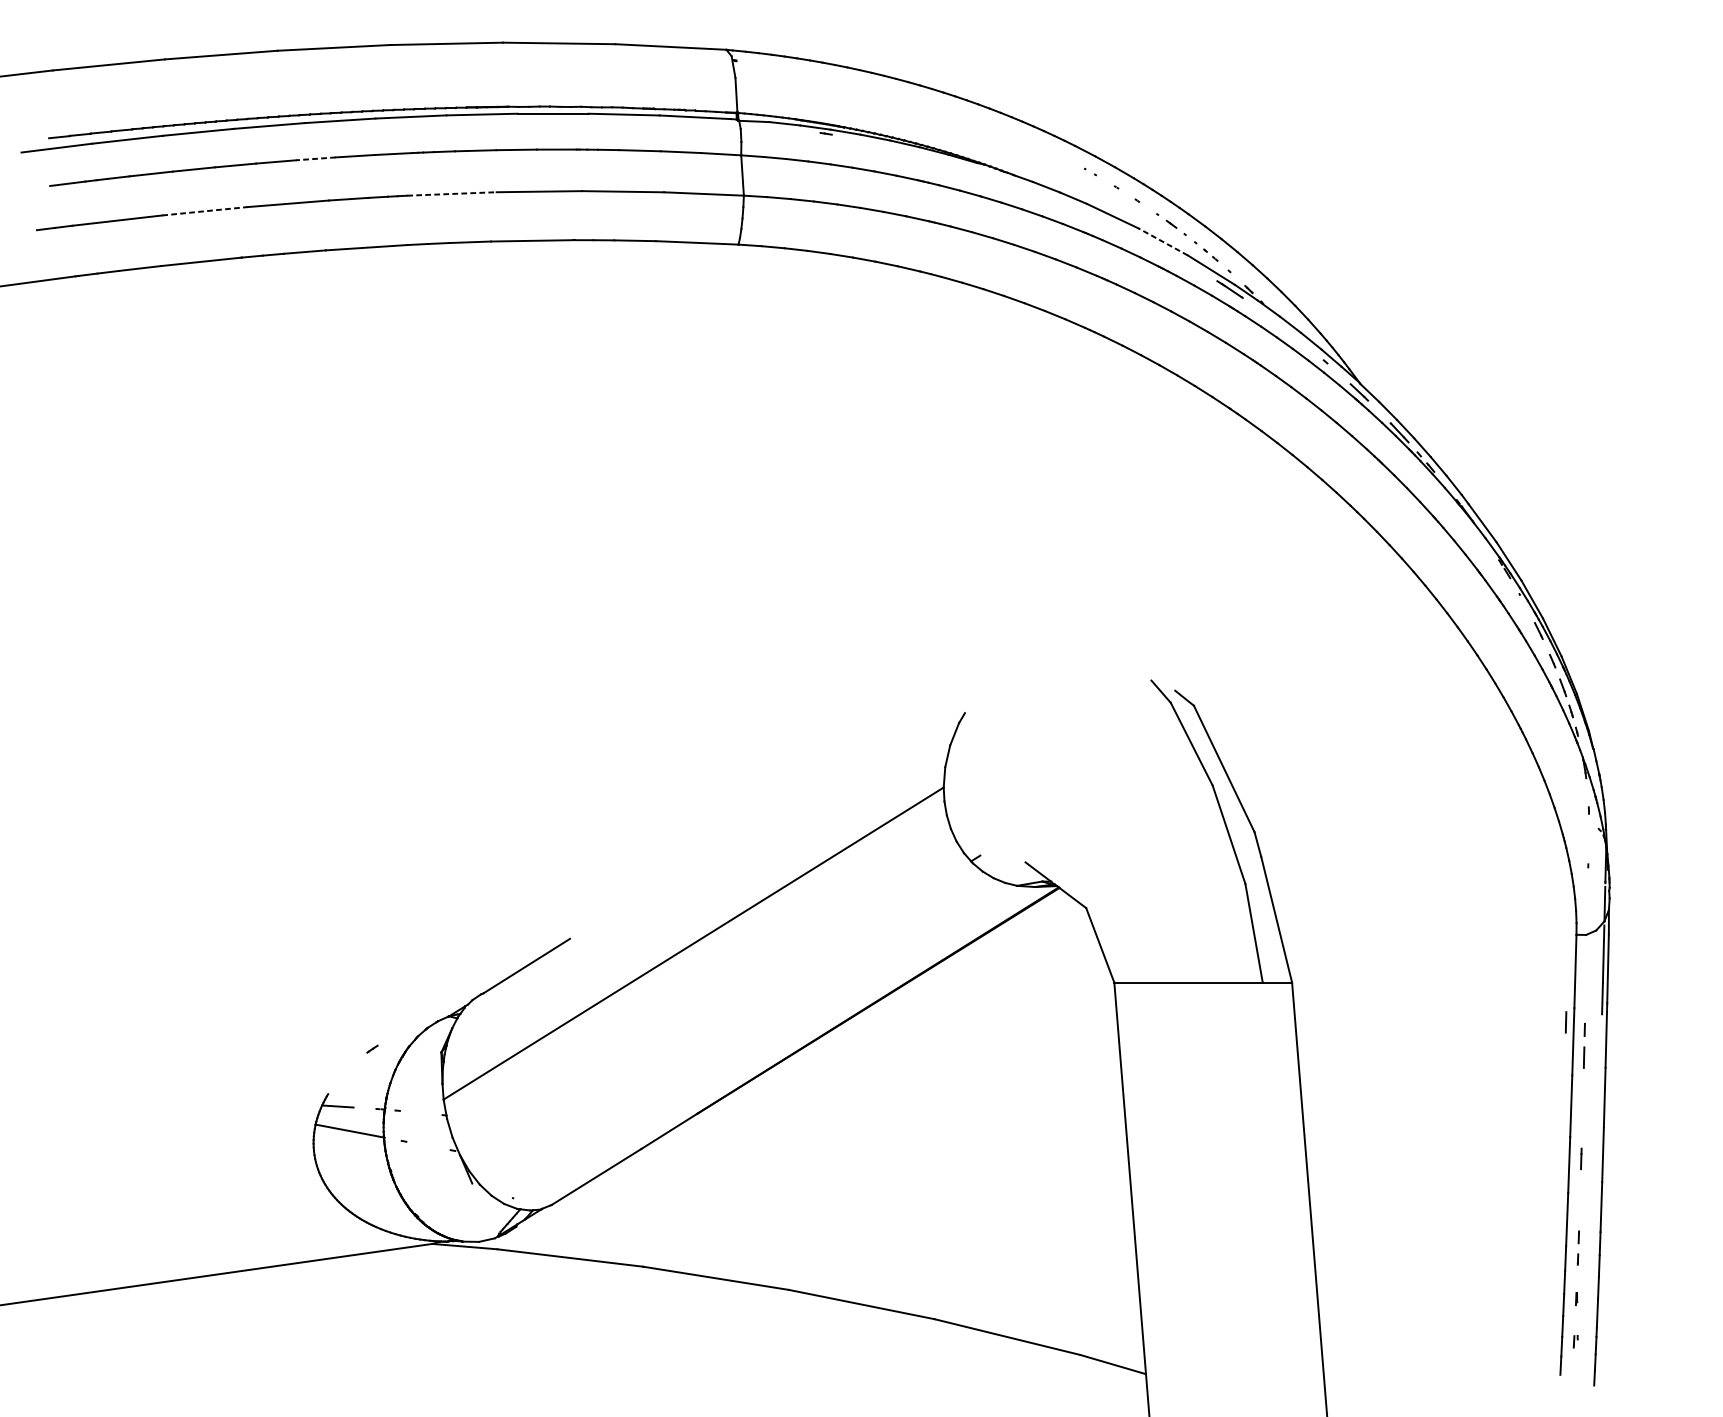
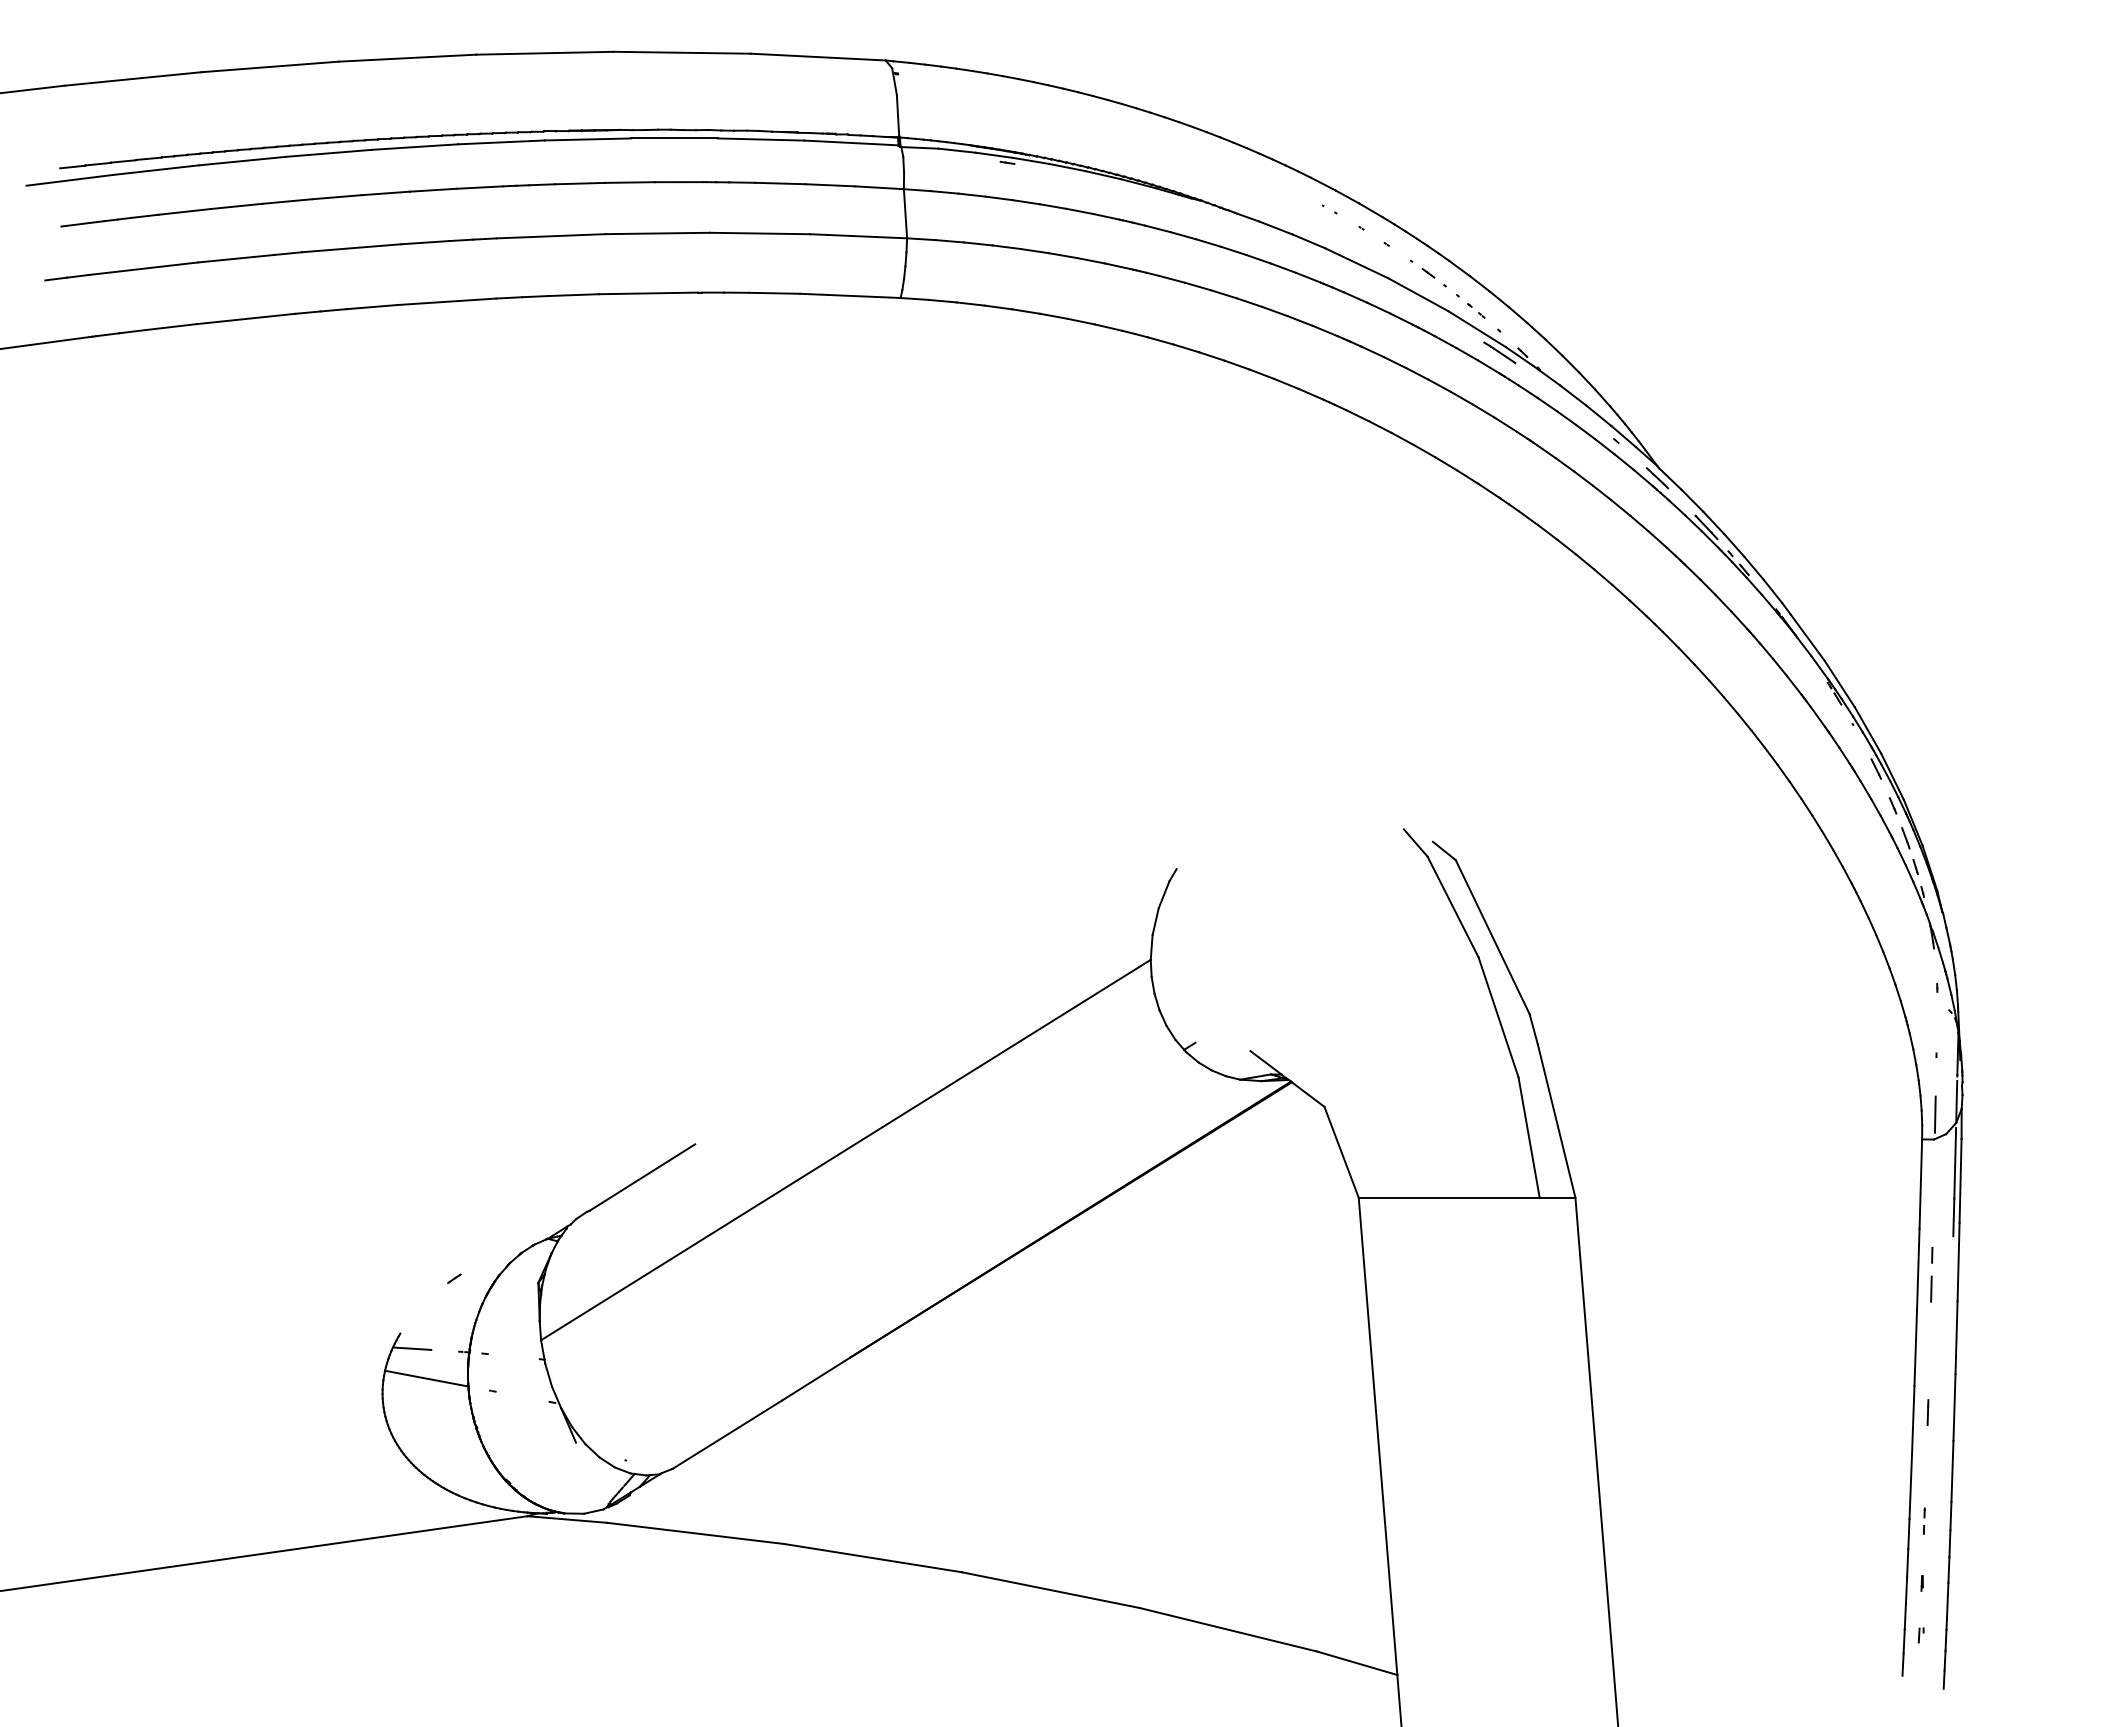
line: (316, 158) -> (385, 193), dashed -> solid
line: (452, 194) -> (551, 236), dashed -> solid
line: (205, 211) -> (250, 257), dashed -> solid
line: (1162, 241) -> (1417, 294), dashed -> solid
line: (1586, 914) -> (1934, 1114), added
line: (1566, 1021) -> (1909, 1245), removed
part: (1577, 1247) -> (1923, 1520), size x0.62

